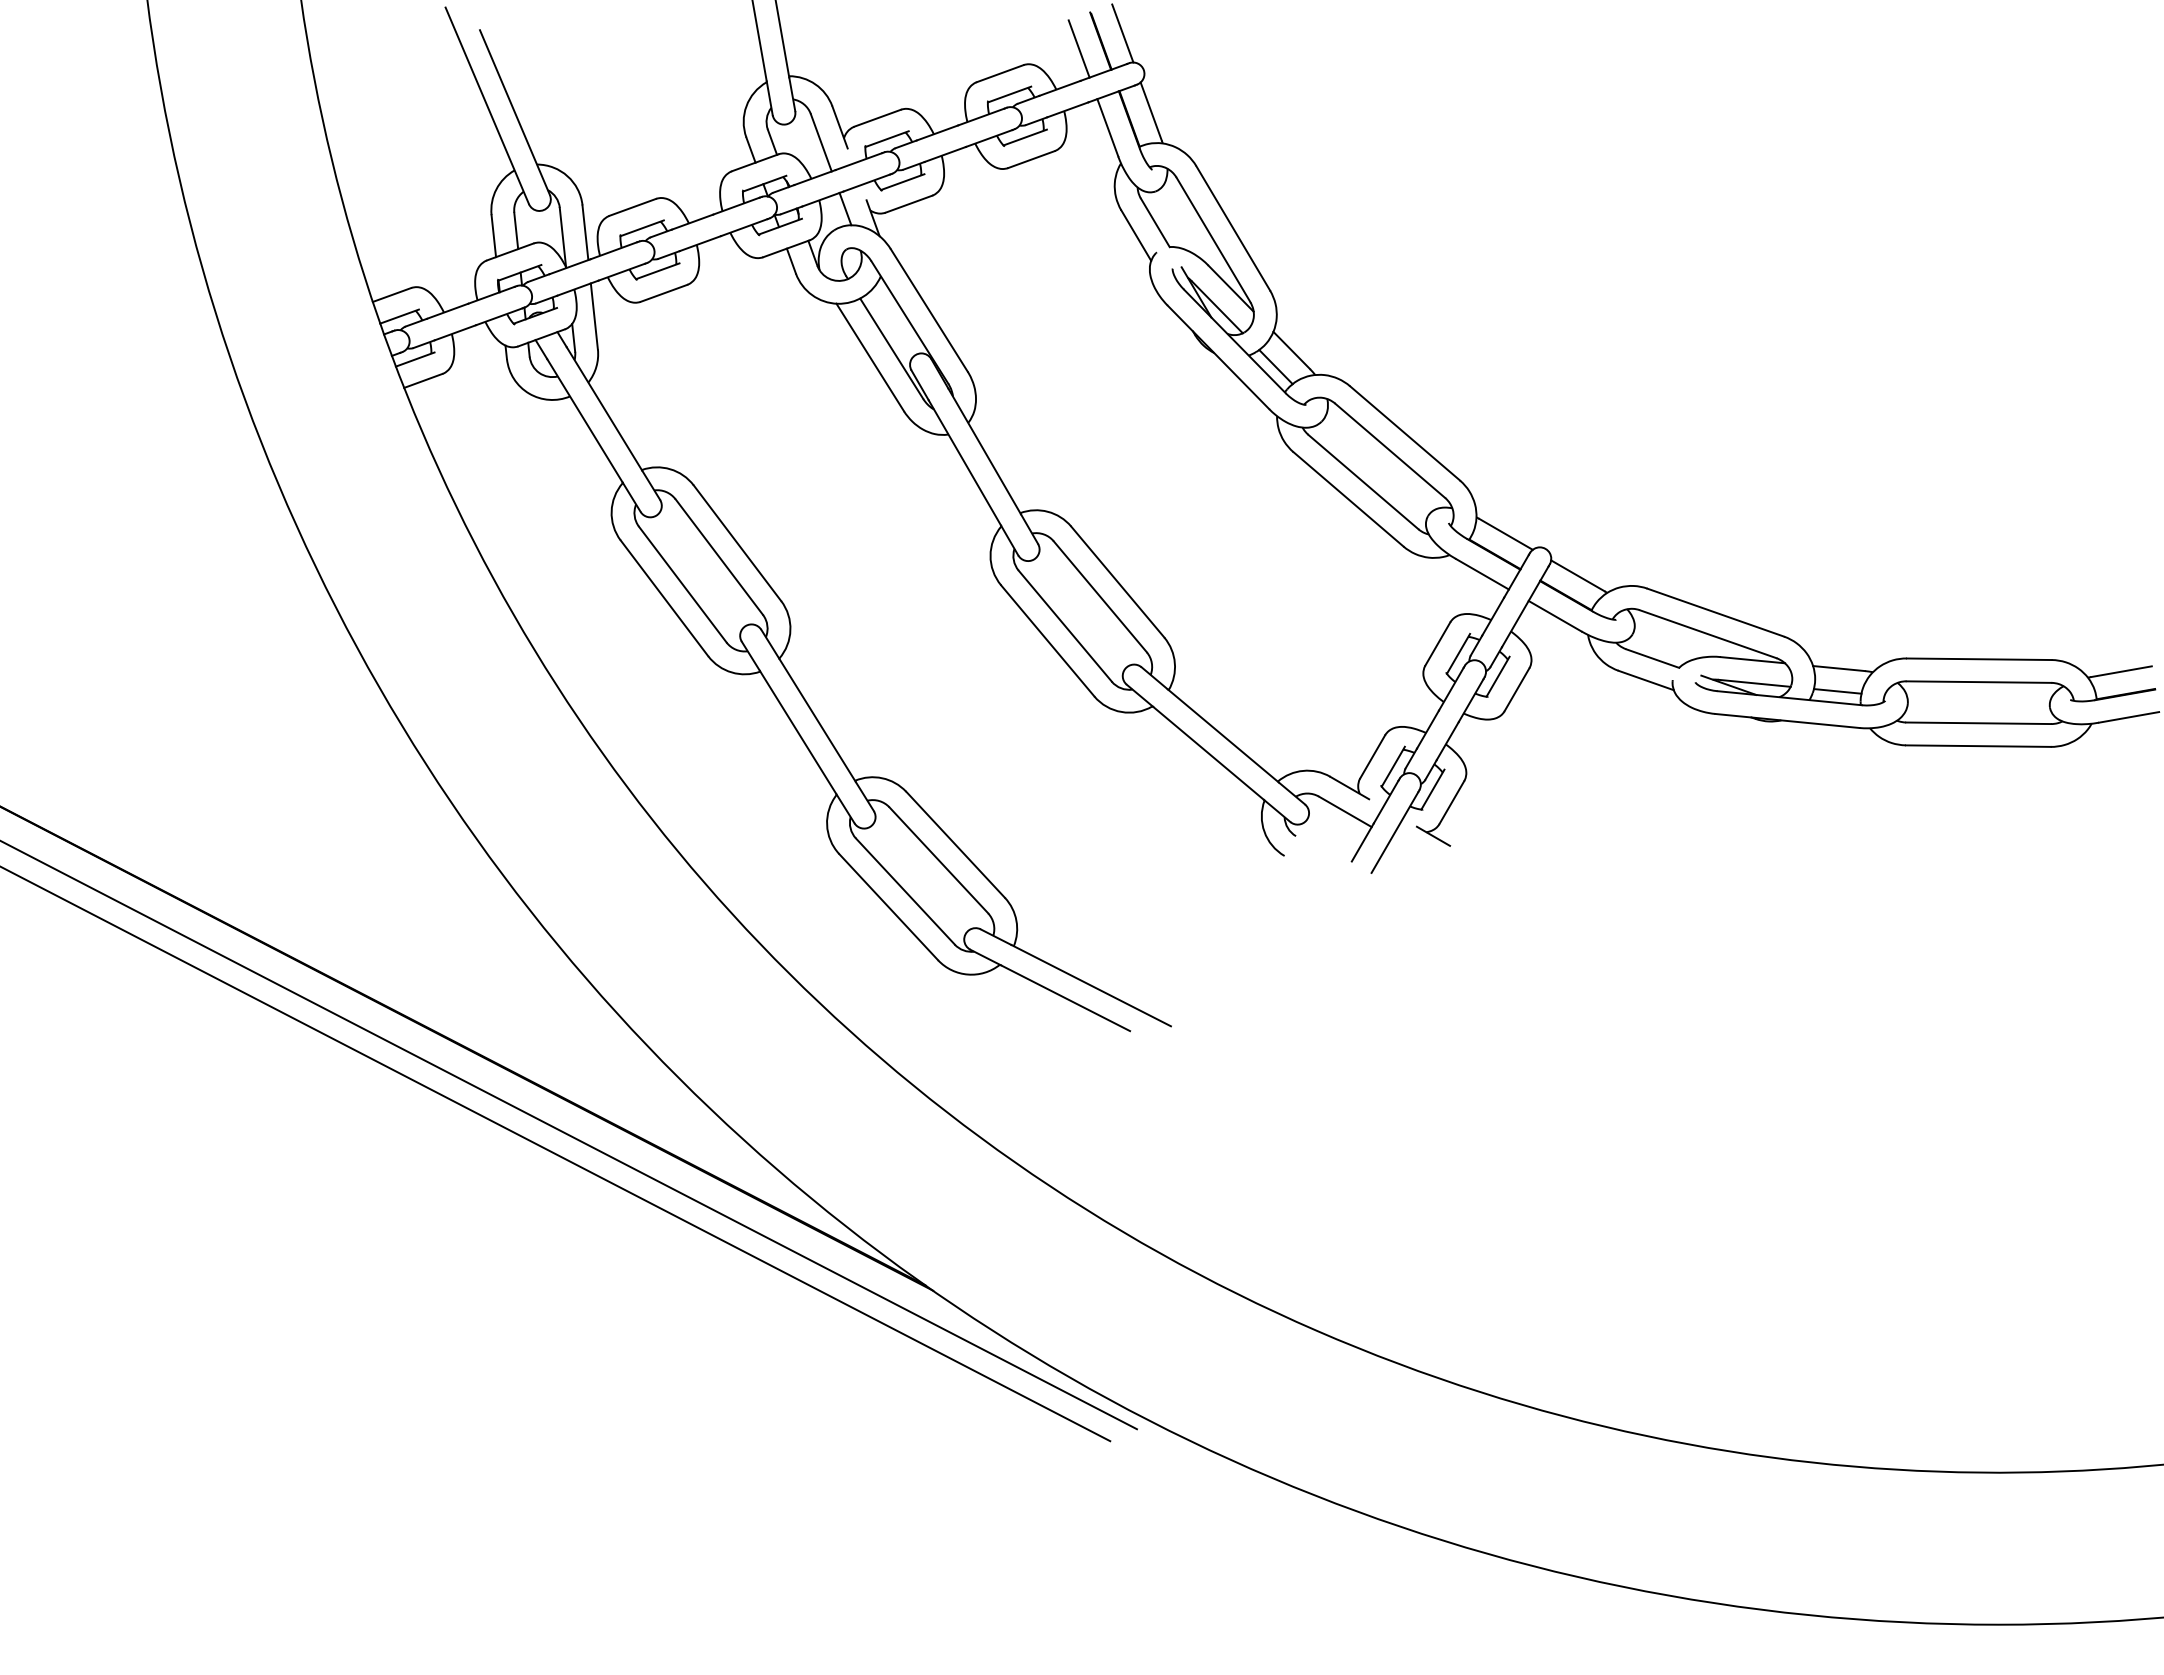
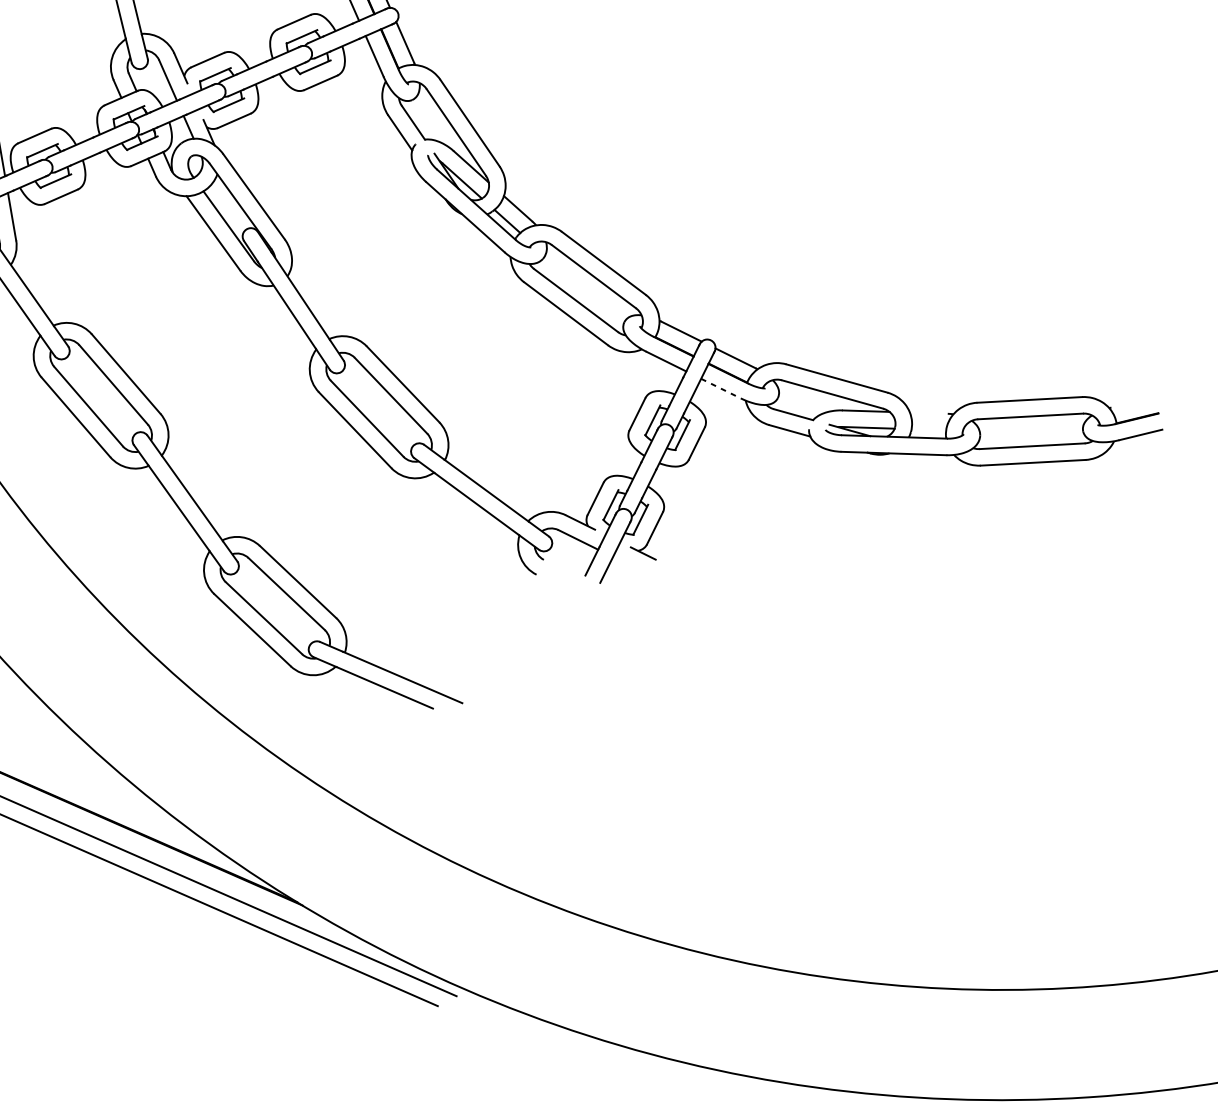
line: (1555, 616) -> (721, 388), solid -> dashed
line: (1839, 668) -> (929, 413), removed
line: (2121, 671) -> (1133, 402), removed
line: (1837, 691) -> (928, 429), removed

